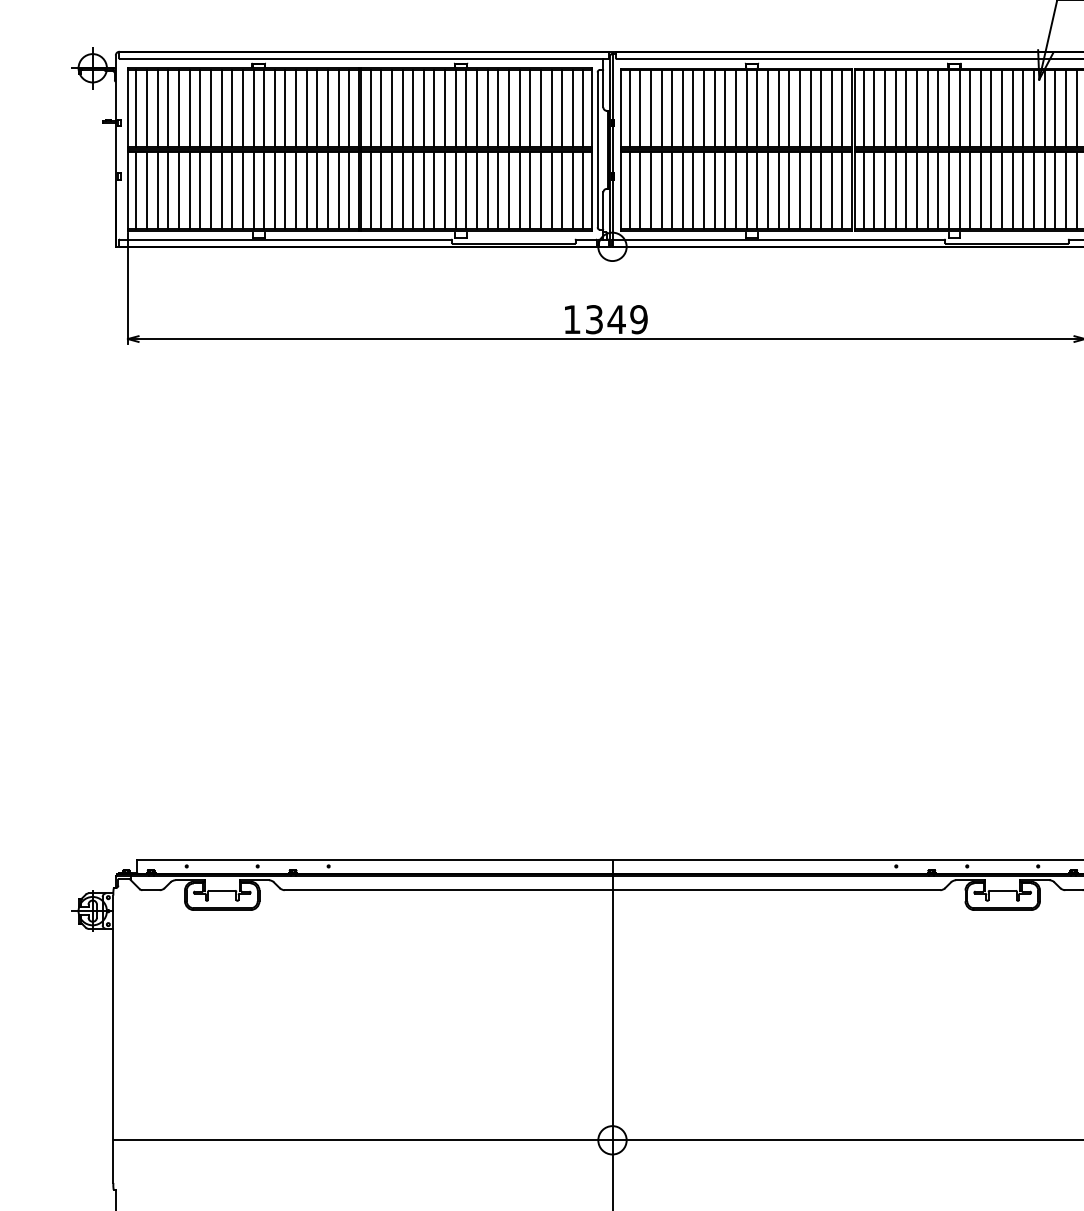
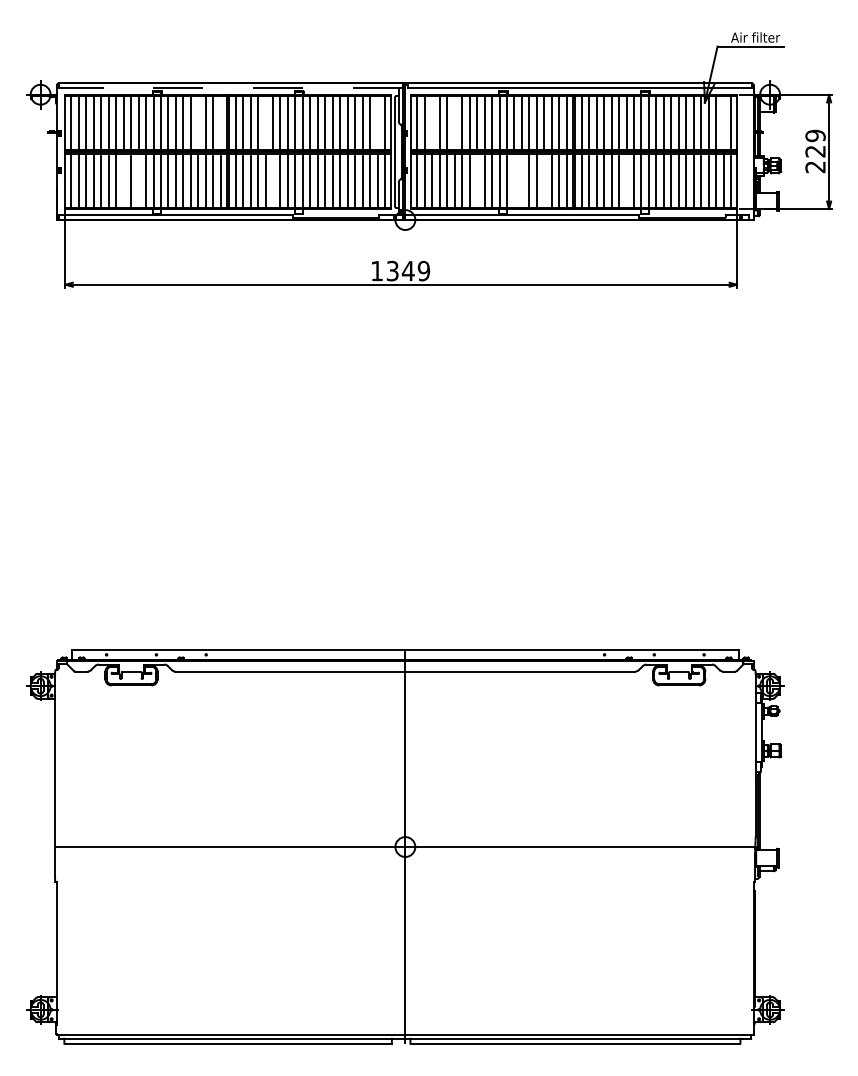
line: (363, 59) -> (230, 88), solid -> dashed
line: (317, 109) -> (198, 123), removed
line: (349, 109) -> (220, 123), removed
line: (413, 109) -> (265, 123), removed
line: (572, 109) -> (377, 123), removed
line: (651, 109) -> (432, 123), removed
line: (682, 109) -> (454, 123), removed
line: (1065, 109) -> (723, 123), removed
line: (210, 190) -> (123, 180), removed
line: (232, 190) -> (138, 180), removed
line: (423, 190) -> (272, 180), removed
line: (715, 190) -> (477, 180), removed
line: (767, 190) -> (514, 180), removed
line: (777, 190) -> (521, 180), removed
line: (810, 190) -> (544, 180), removed
line: (927, 190) -> (626, 180), removed

